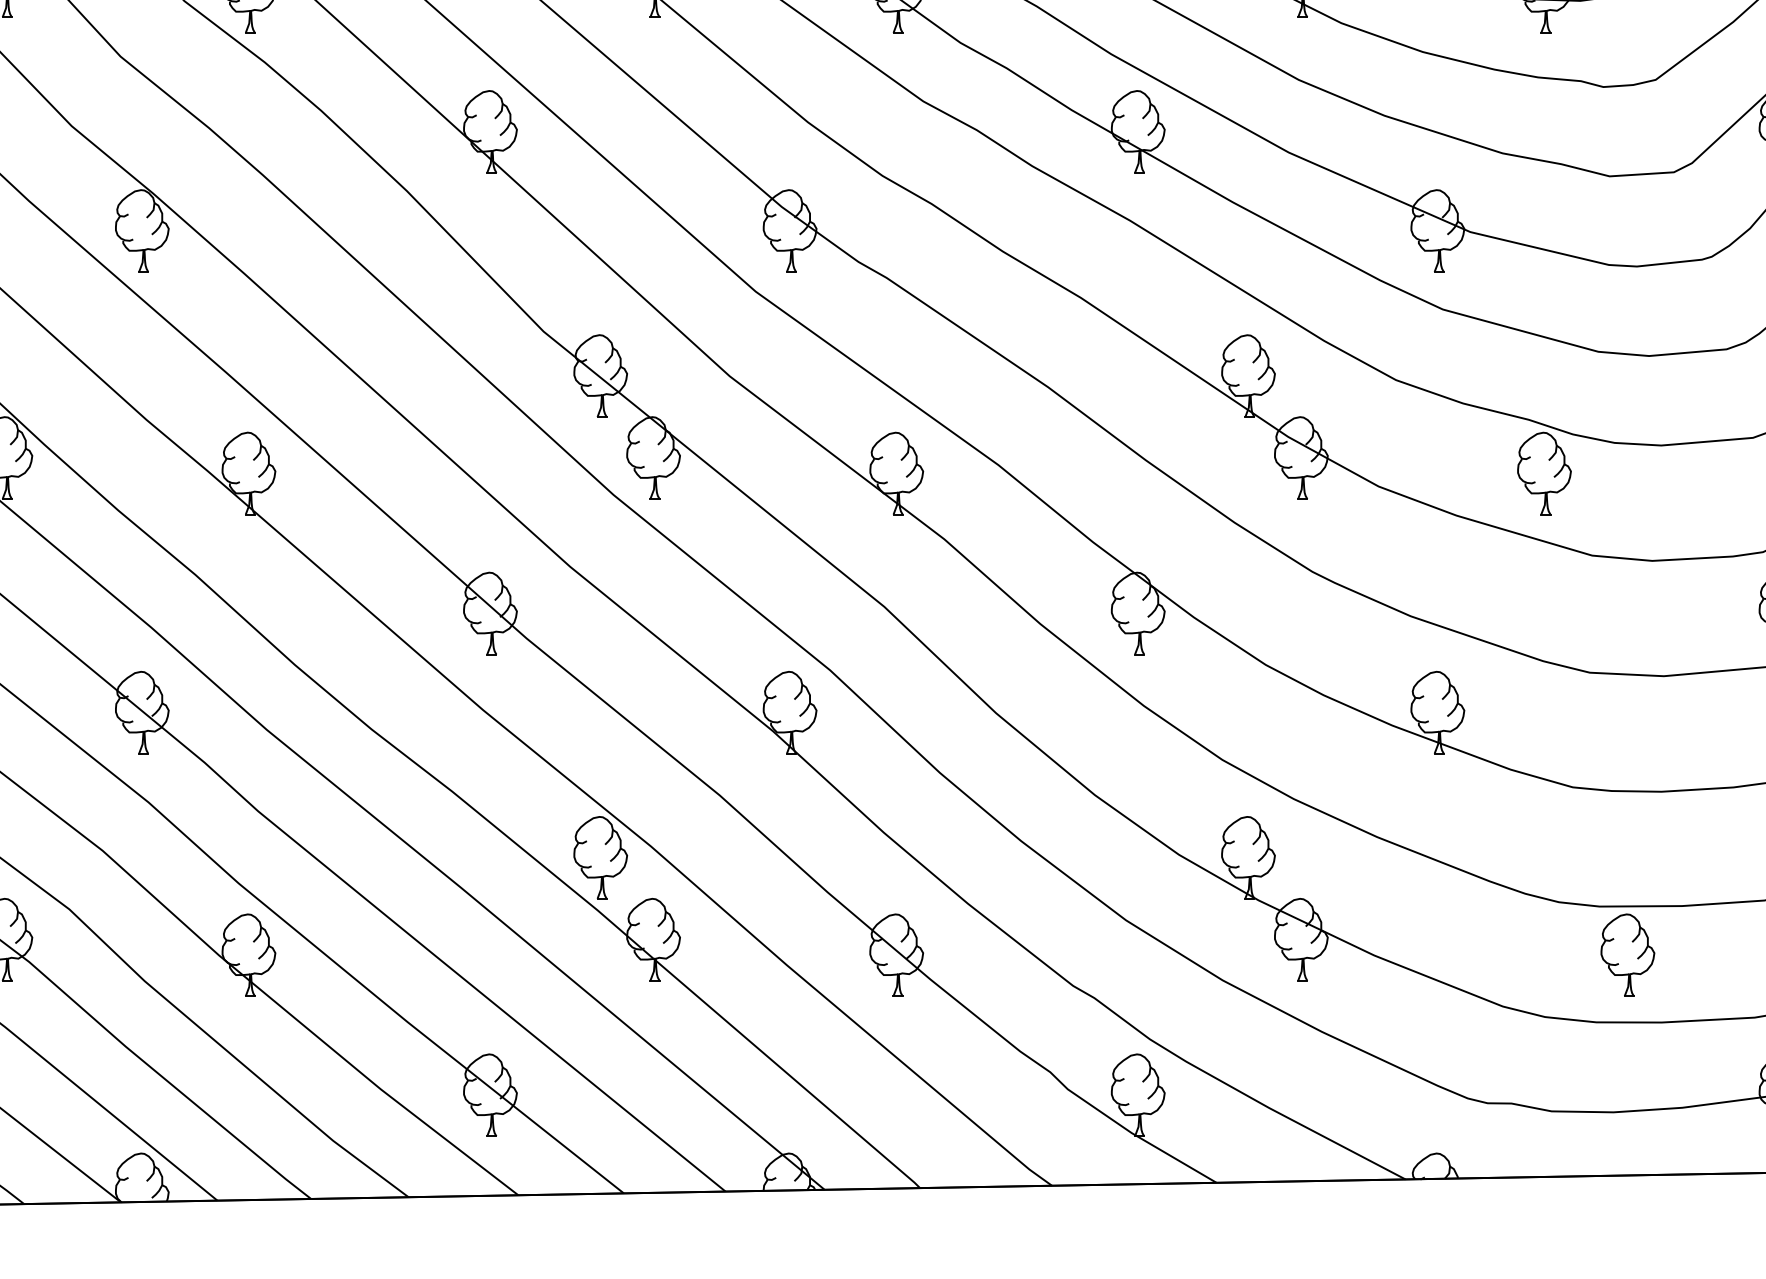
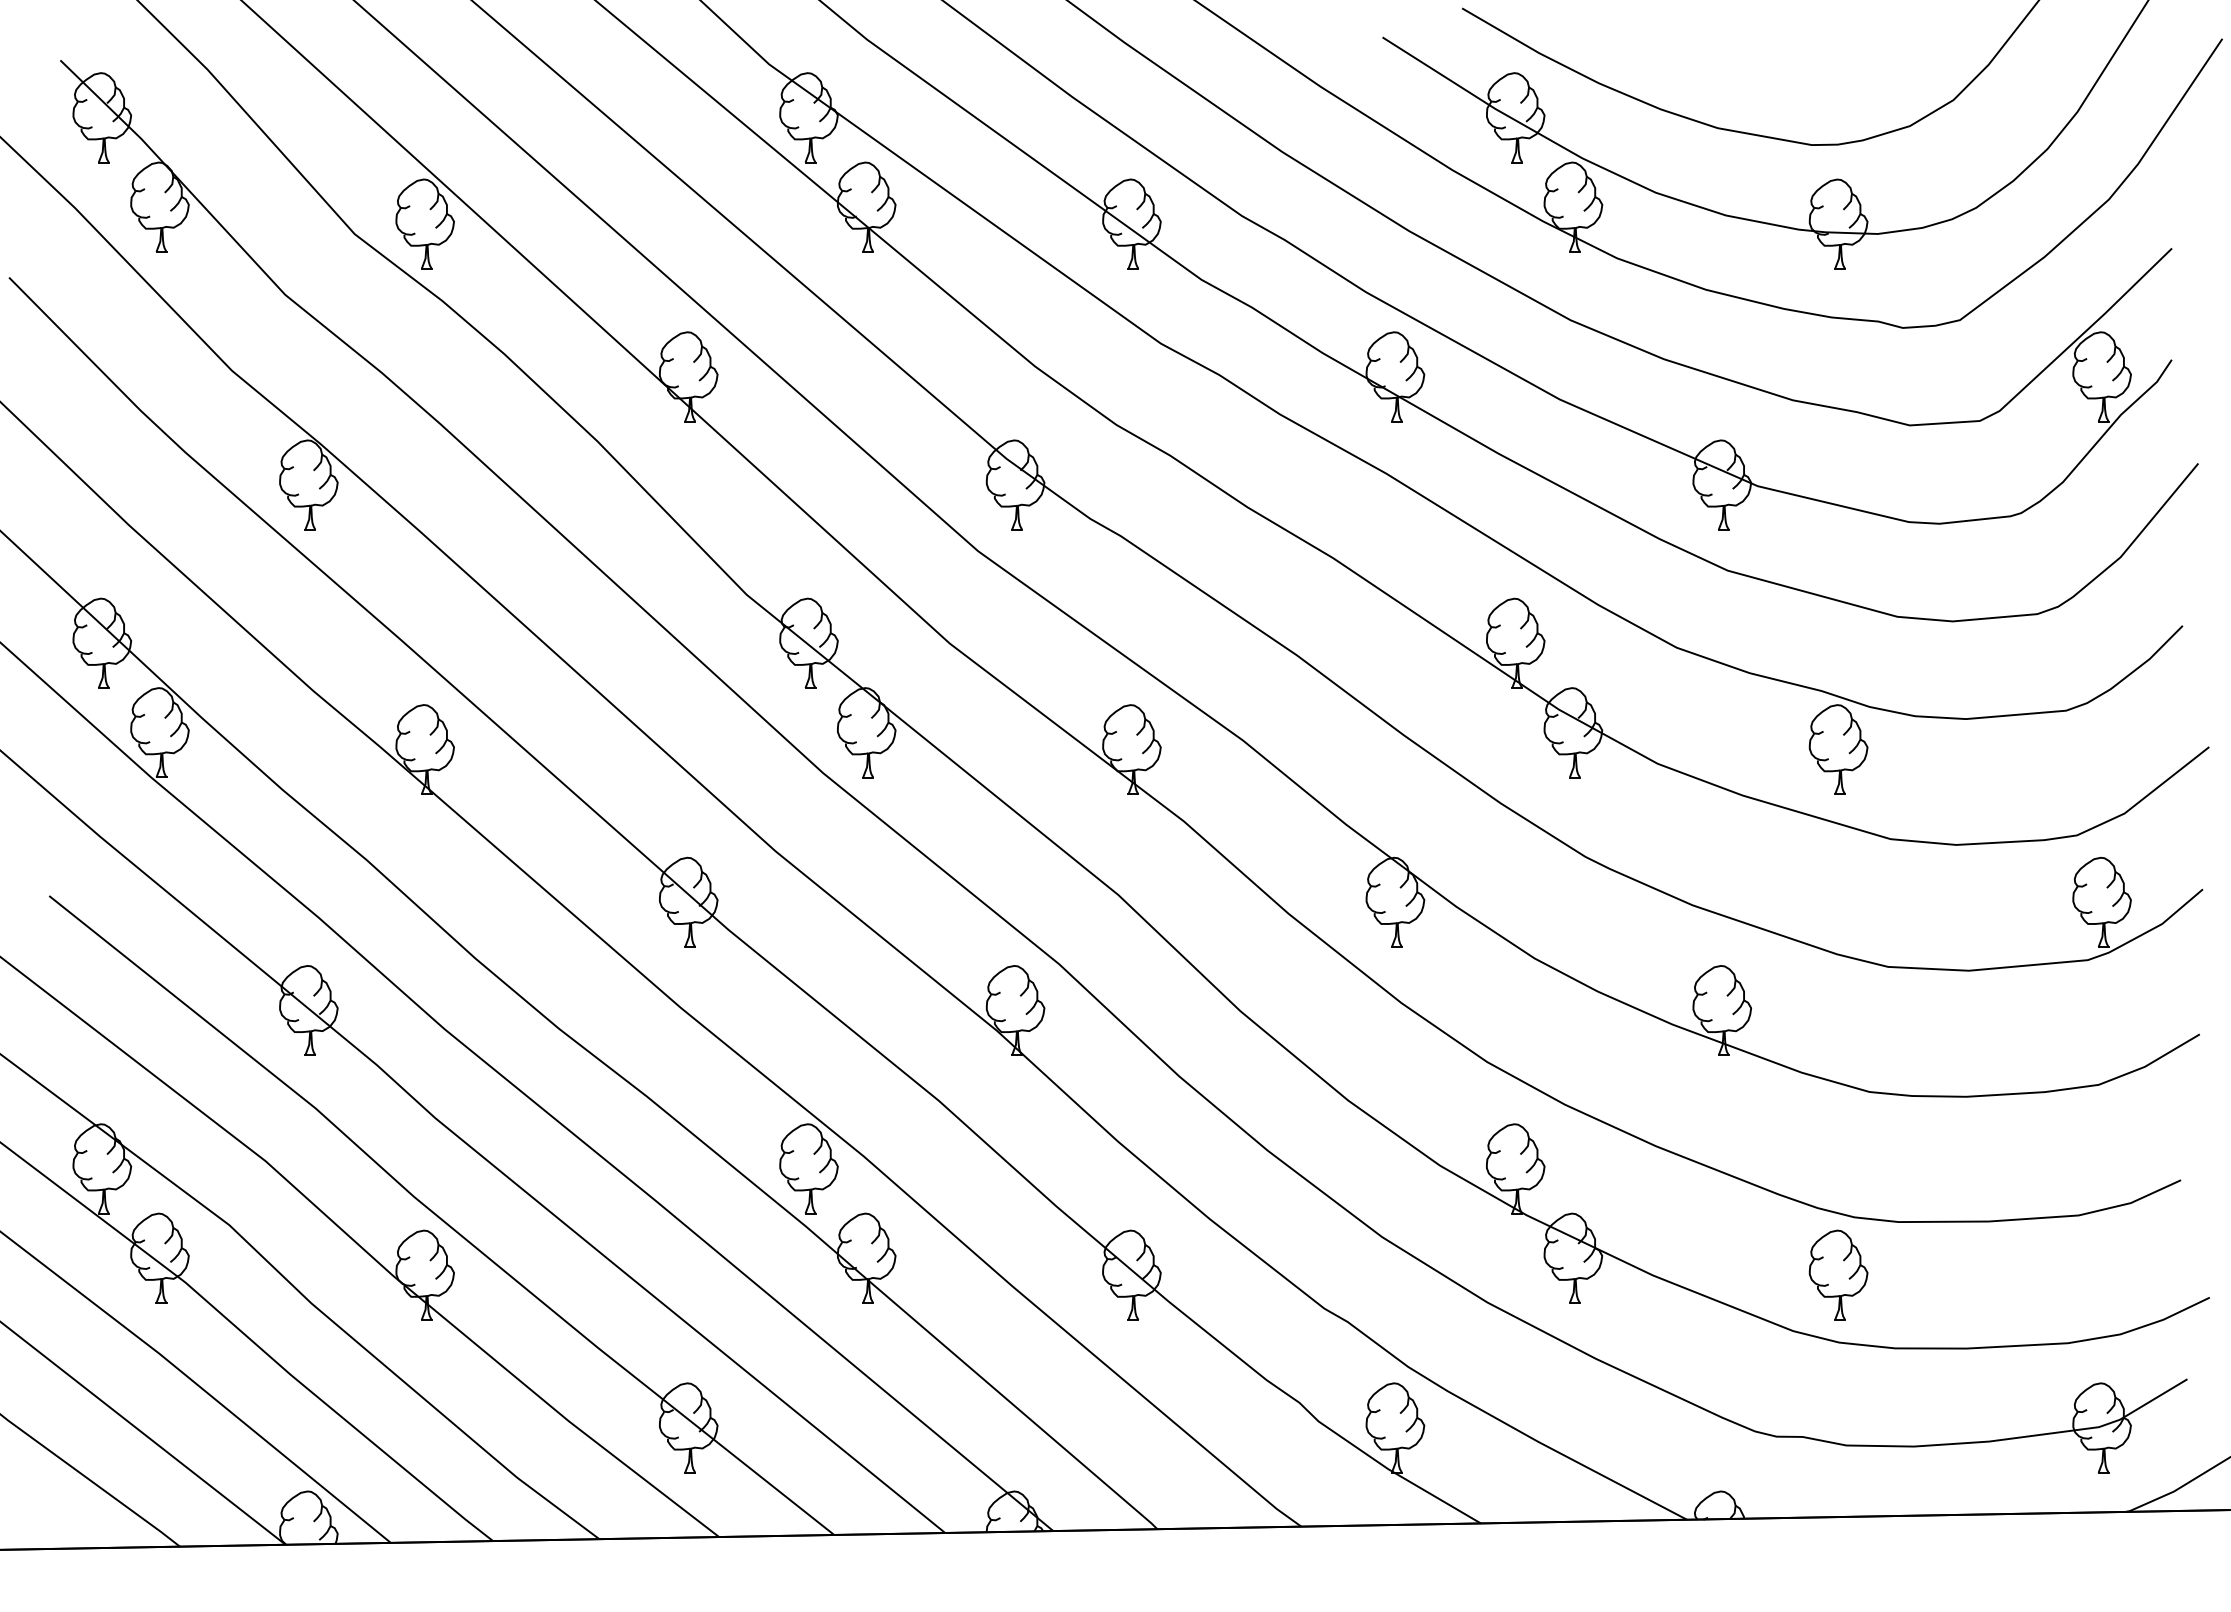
part: (1627, 954) -> (1838, 1274), moved

